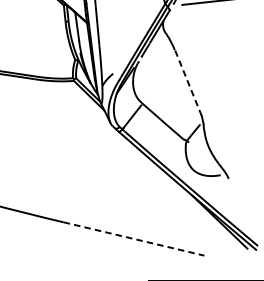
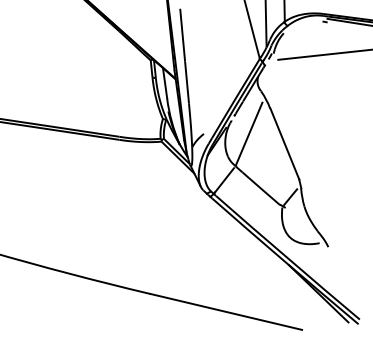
line: (155, 73) -> (249, 133), added
line: (188, 82) -> (284, 143), dashed -> solid
line: (134, 238) -> (226, 311), dashed -> solid

